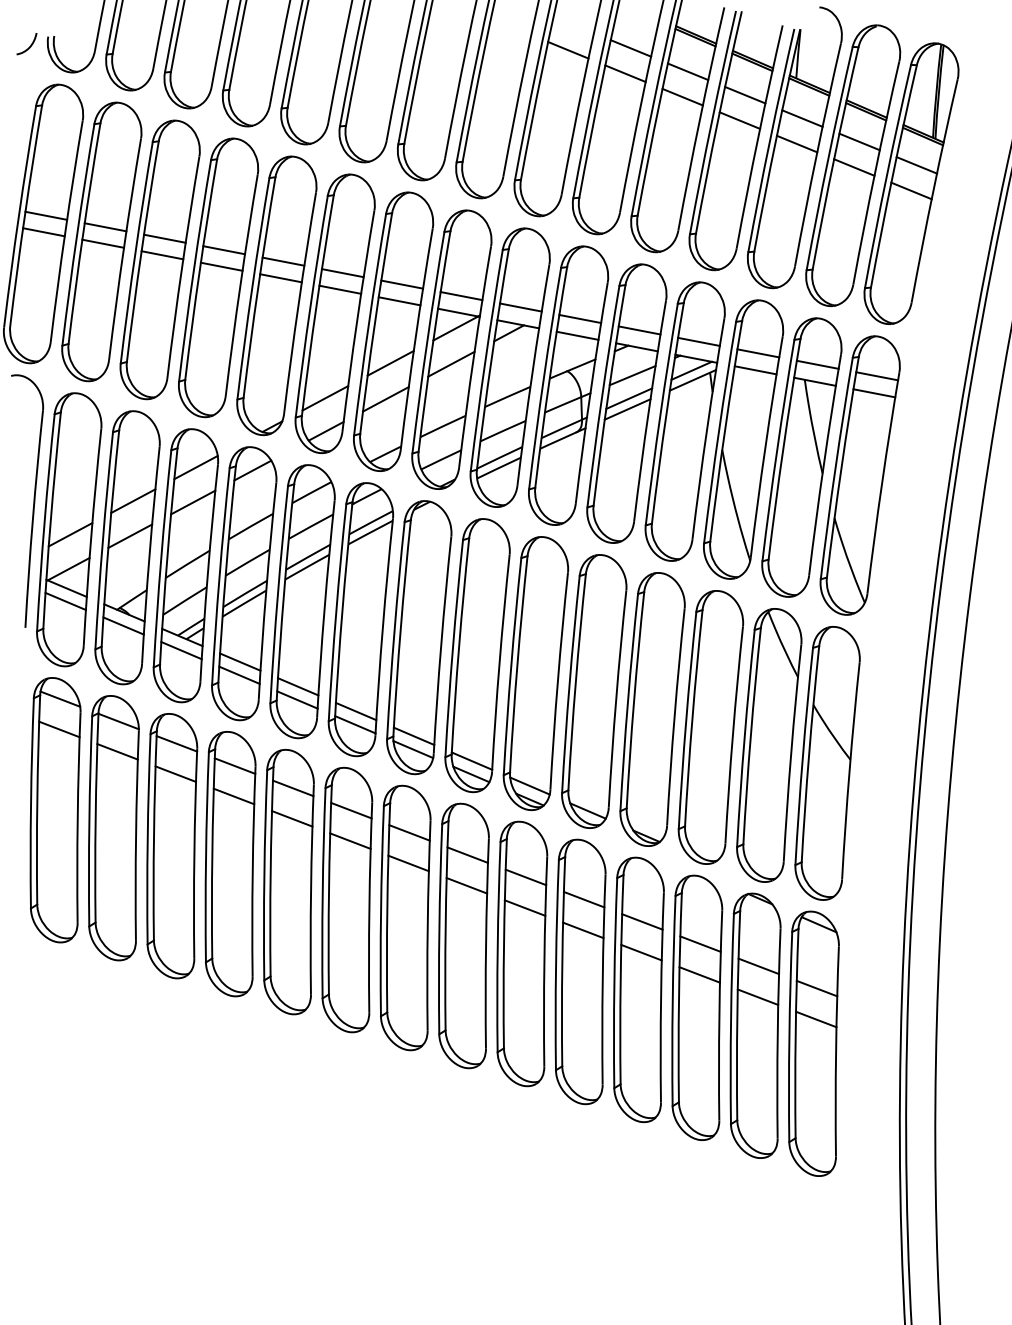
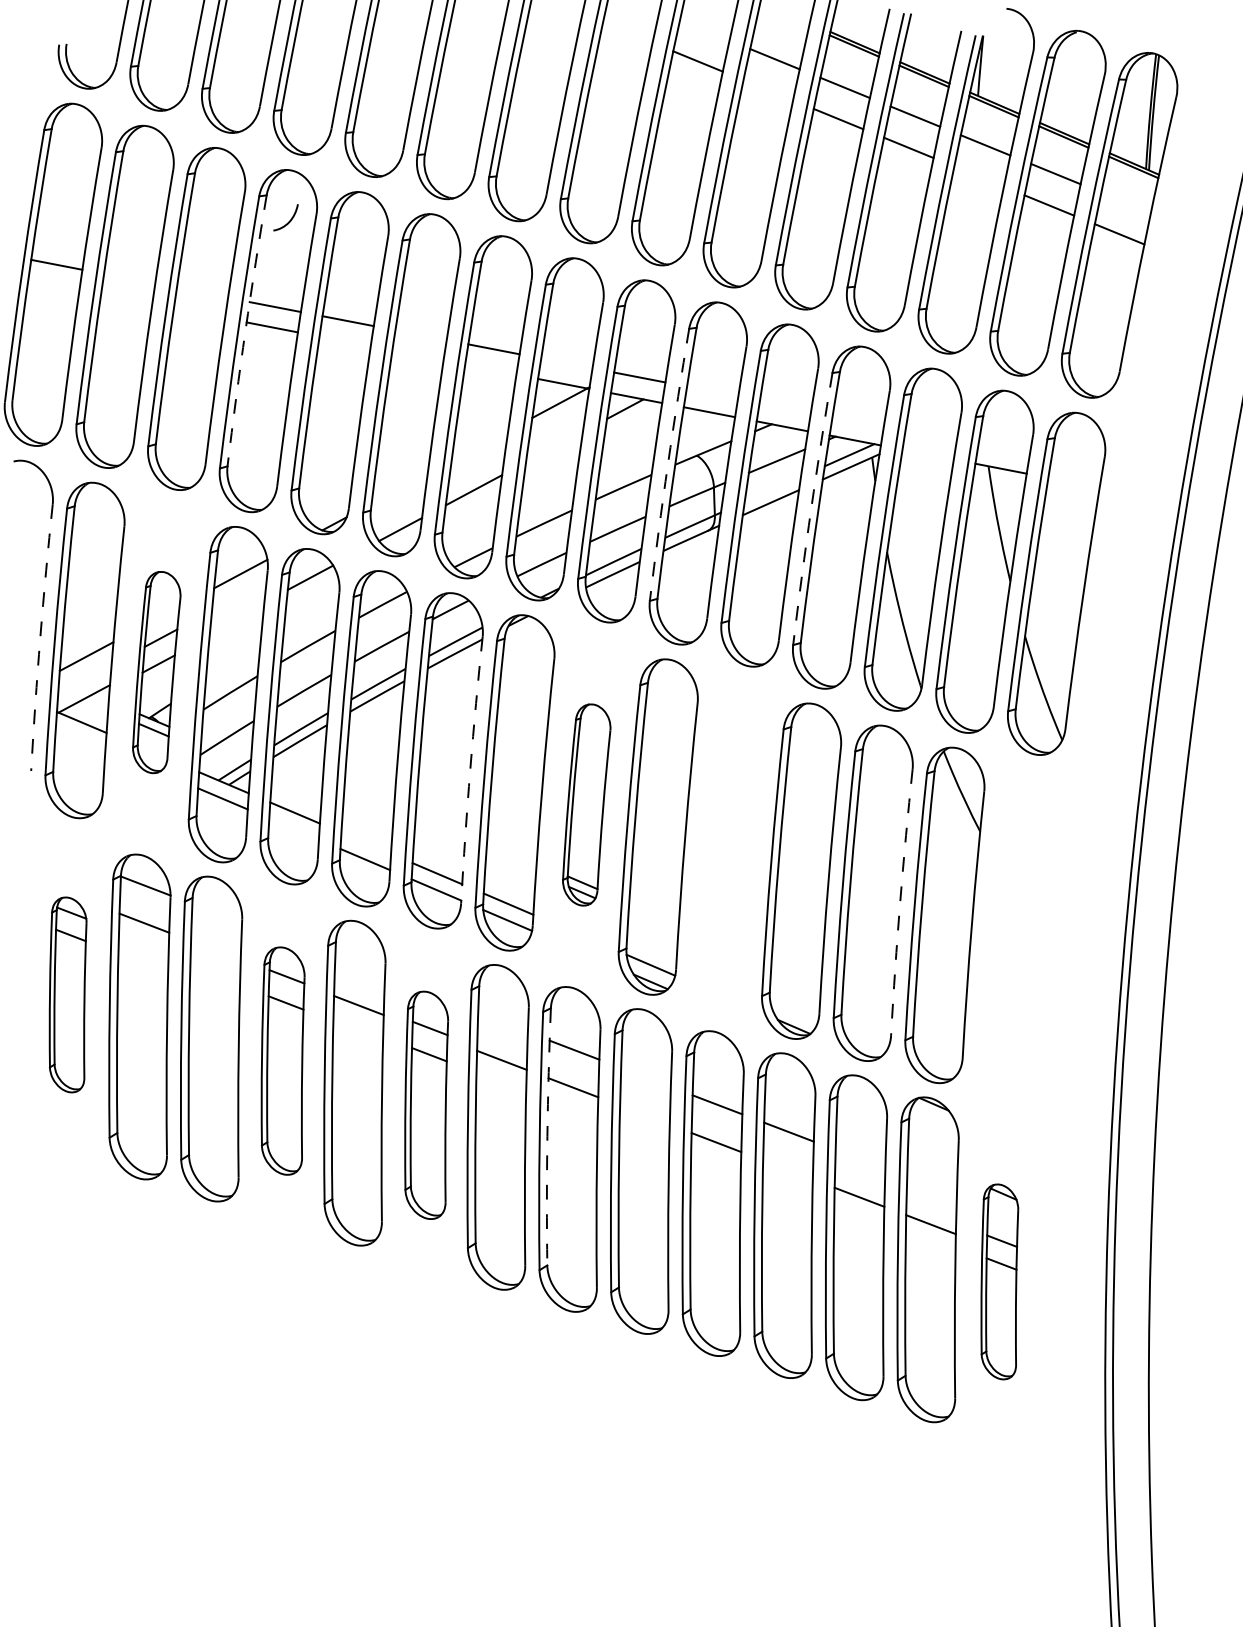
curve: (29, 46) -> (289, 220), moved
line: (625, 73) -> (768, 90), removed
line: (796, 143) -> (978, 176), removed
line: (916, 165) -> (1125, 202), removed
line: (105, 226) -> (129, 278), removed
line: (43, 231) -> (53, 284), removed
line: (164, 238) -> (202, 292), removed
line: (103, 244) -> (126, 299), removed
line: (162, 255) -> (199, 313), removed
arc: (199, 269) -> (245, 330), solid -> dashed
line: (342, 273) -> (420, 335), removed
line: (280, 278) -> (344, 341), removed
line: (339, 289) -> (417, 355), removed
line: (461, 296) -> (566, 363), removed
line: (399, 301) -> (490, 369), removed
line: (580, 318) -> (712, 391), removed
line: (639, 330) -> (785, 405), removed
line: (698, 341) -> (858, 419), removed
line: (758, 353) -> (931, 433), removed
line: (390, 362) -> (479, 445), removed
line: (451, 363) -> (554, 446), removed
line: (817, 364) -> (1004, 447), removed
line: (755, 370) -> (927, 454), removed
line: (877, 375) -> (1077, 461), removed
arc: (543, 378) -> (667, 464), solid -> dashed
line: (873, 393) -> (1073, 482), removed
line: (325, 398) -> (399, 489), removed
line: (628, 398) -> (772, 489), removed
arc: (660, 414) -> (811, 508), solid -> dashed
line: (193, 502) -> (237, 616), removed
arc: (33, 519) -> (40, 637), solid -> dashed
part: (127, 547) -> (156, 672), size x0.6
line: (65, 601) -> (80, 738), removed
arc: (383, 626) -> (470, 769), solid -> dashed
part: (477, 655) -> (586, 804), size x0.6
line: (238, 674) -> (293, 828), removed
line: (298, 686) -> (366, 842), removed
part: (593, 690) -> (729, 848), removed
arc: (733, 734) -> (900, 902), solid -> dashed
line: (177, 743) -> (217, 912), removed
part: (827, 763) -> (1016, 937), removed
line: (175, 774) -> (215, 950), removed
line: (293, 787) -> (360, 967), removed
part: (54, 809) -> (67, 994), size x0.6
line: (409, 832) -> (502, 1022), removed
part: (230, 863) -> (282, 1060), size x0.7
line: (525, 877) -> (645, 1077), removed
part: (347, 900) -> (426, 1105), size x0.7
line: (524, 907) -> (644, 1114), removed
arc: (445, 925) -> (547, 1136), solid -> dashed
line: (700, 943) -> (860, 1158), removed
line: (641, 952) -> (787, 1169), removed
line: (758, 966) -> (931, 1186), removed
part: (813, 1043) -> (999, 1281), size x0.6

